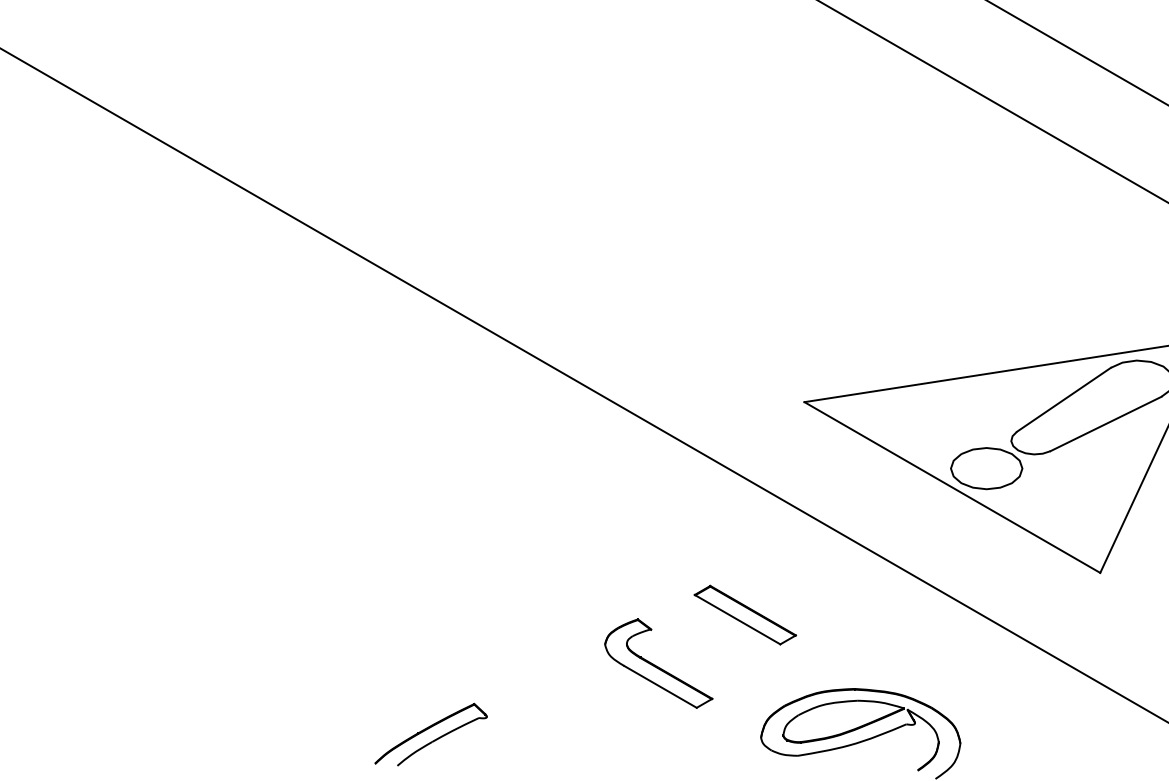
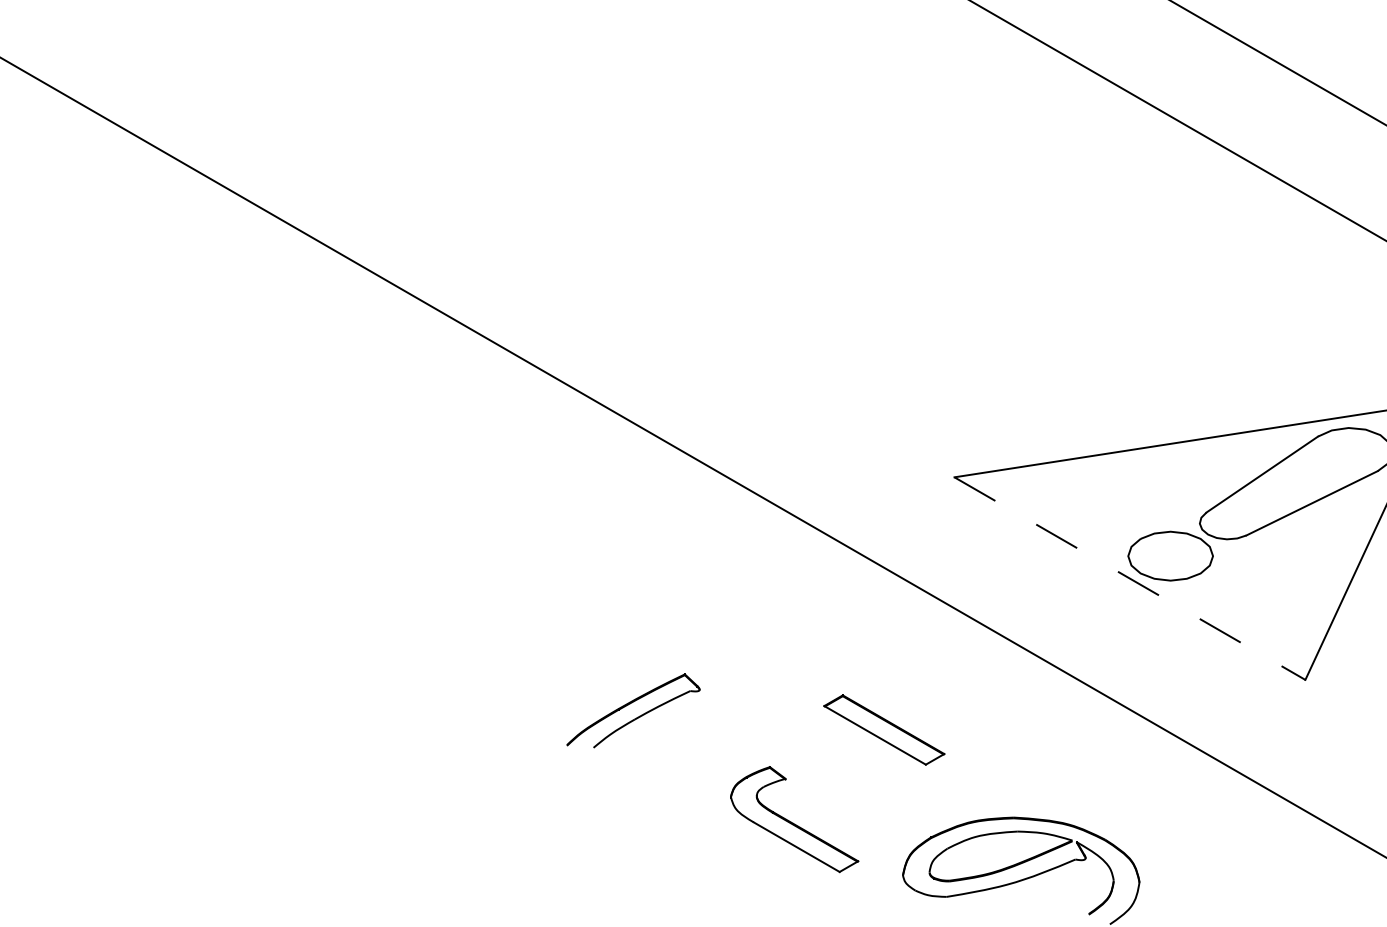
line: (952, 487) -> (1129, 578), solid -> dashed
part: (658, 663) -> (794, 819), moved
part: (428, 729) -> (630, 704), moved

